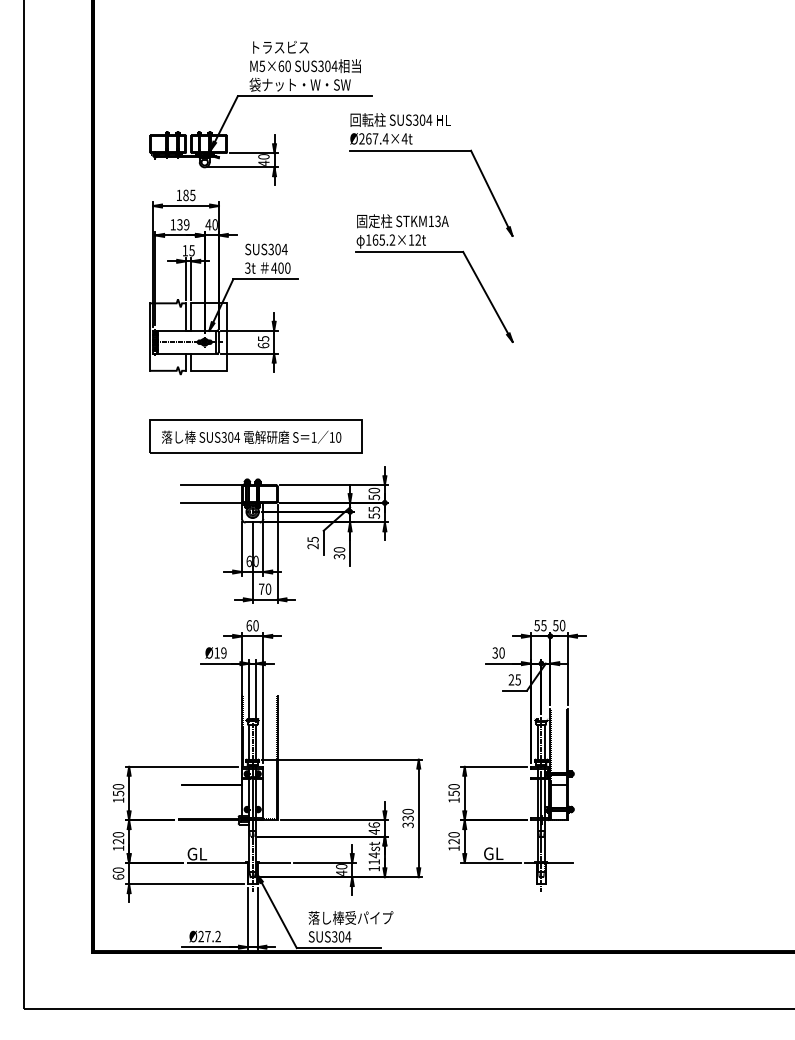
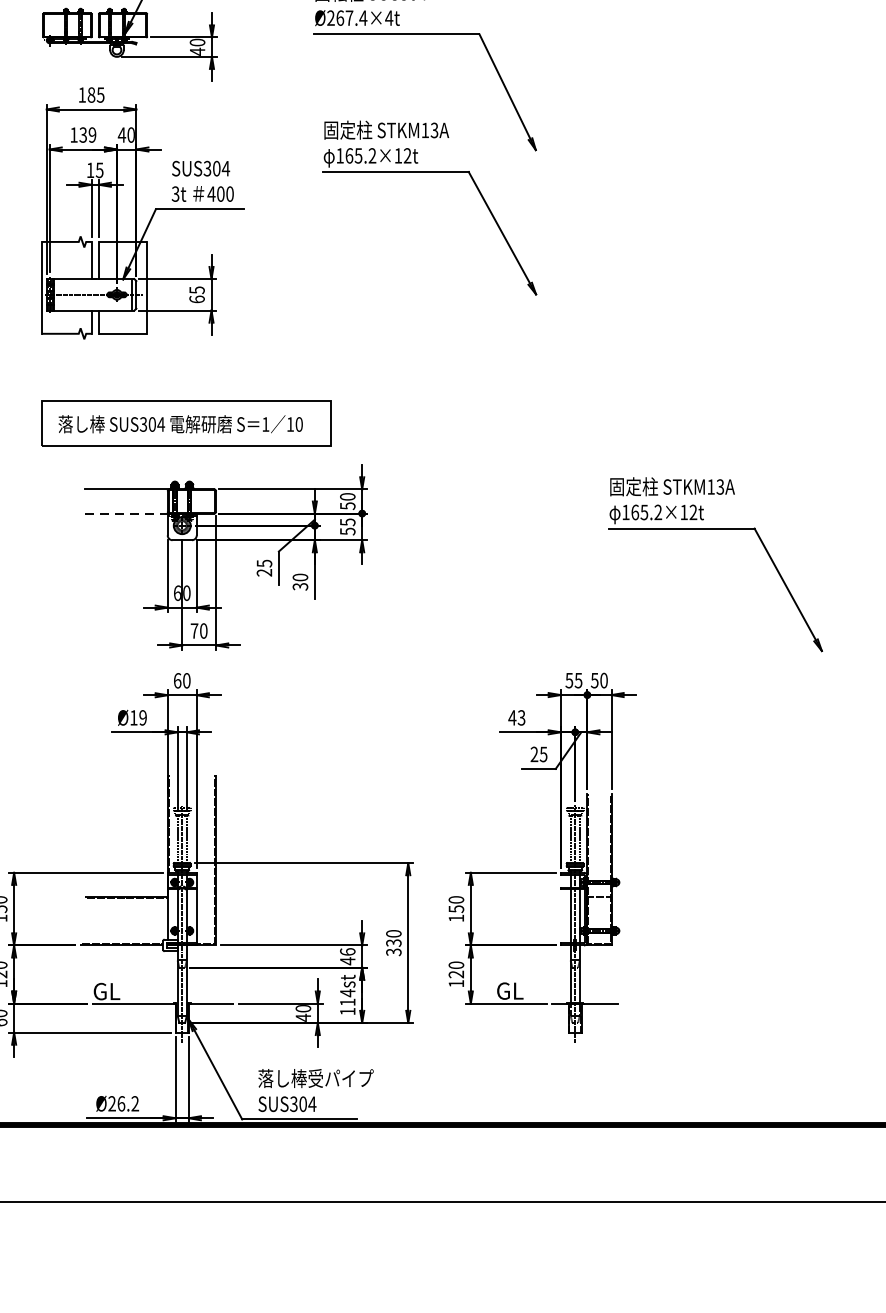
line: (212, 502) -> (127, 513), solid -> dashed
part: (644, 514) -> (715, 529), added
text: (498, 652) -> (516, 717), 30 -> 43
text: (207, 936) -> (120, 1103), Ø27.2 -> Ø26.2

